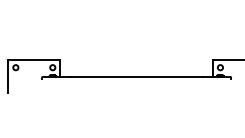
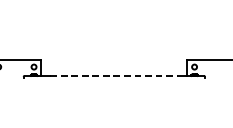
line: (136, 76) -> (114, 75), solid -> dashed

